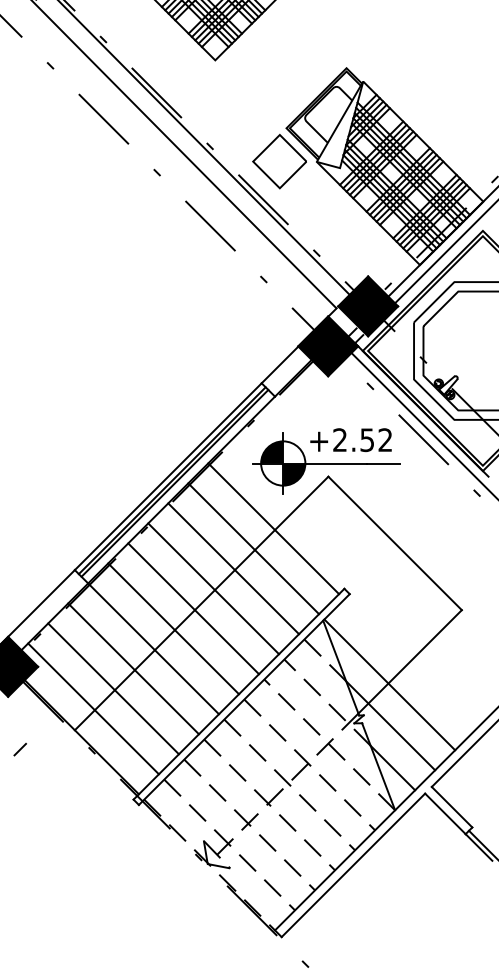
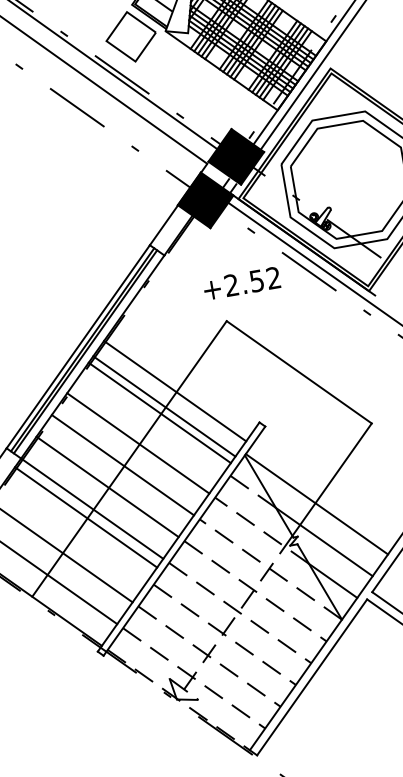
part: (326, 463) -> (222, 309), removed
line: (273, 528) -> (174, 390), moved
line: (253, 548) -> (159, 412), moved
line: (233, 568) -> (164, 406), moved
line: (133, 668) -> (85, 517), moved

